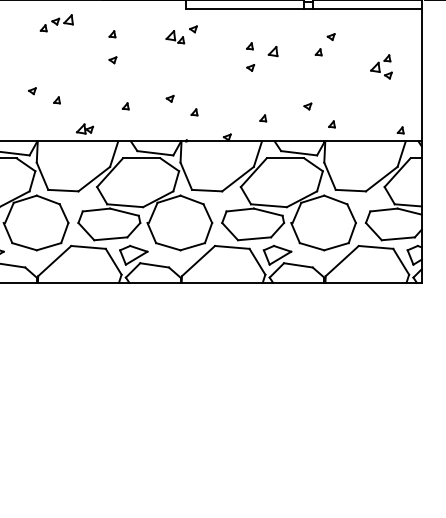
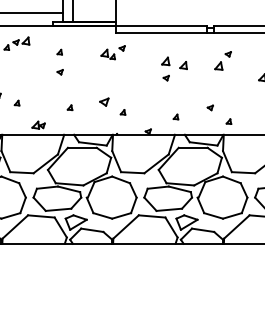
part: (249, 46) -> (165, 61), size x1.6
part: (318, 52) -> (218, 66), size x1.6
part: (169, 98) -> (103, 101), size x1.6

